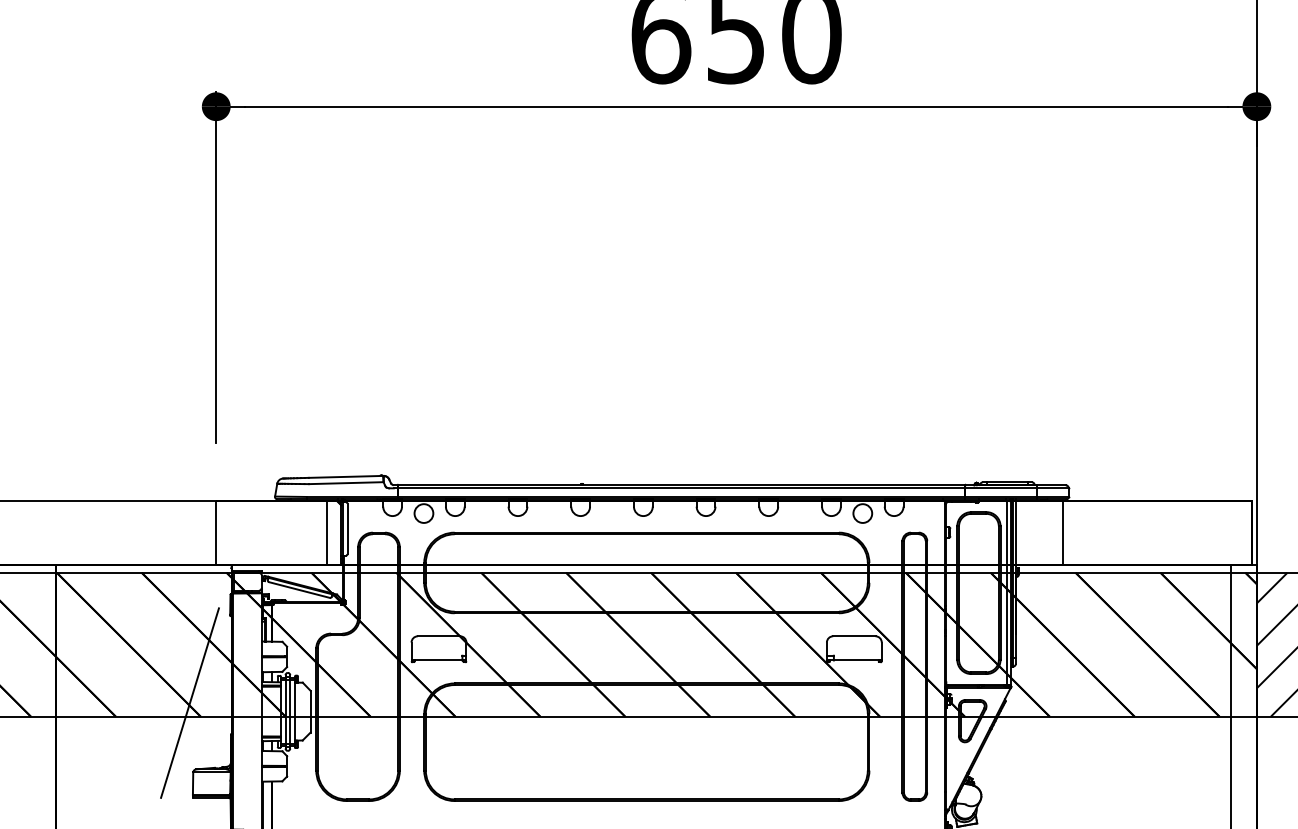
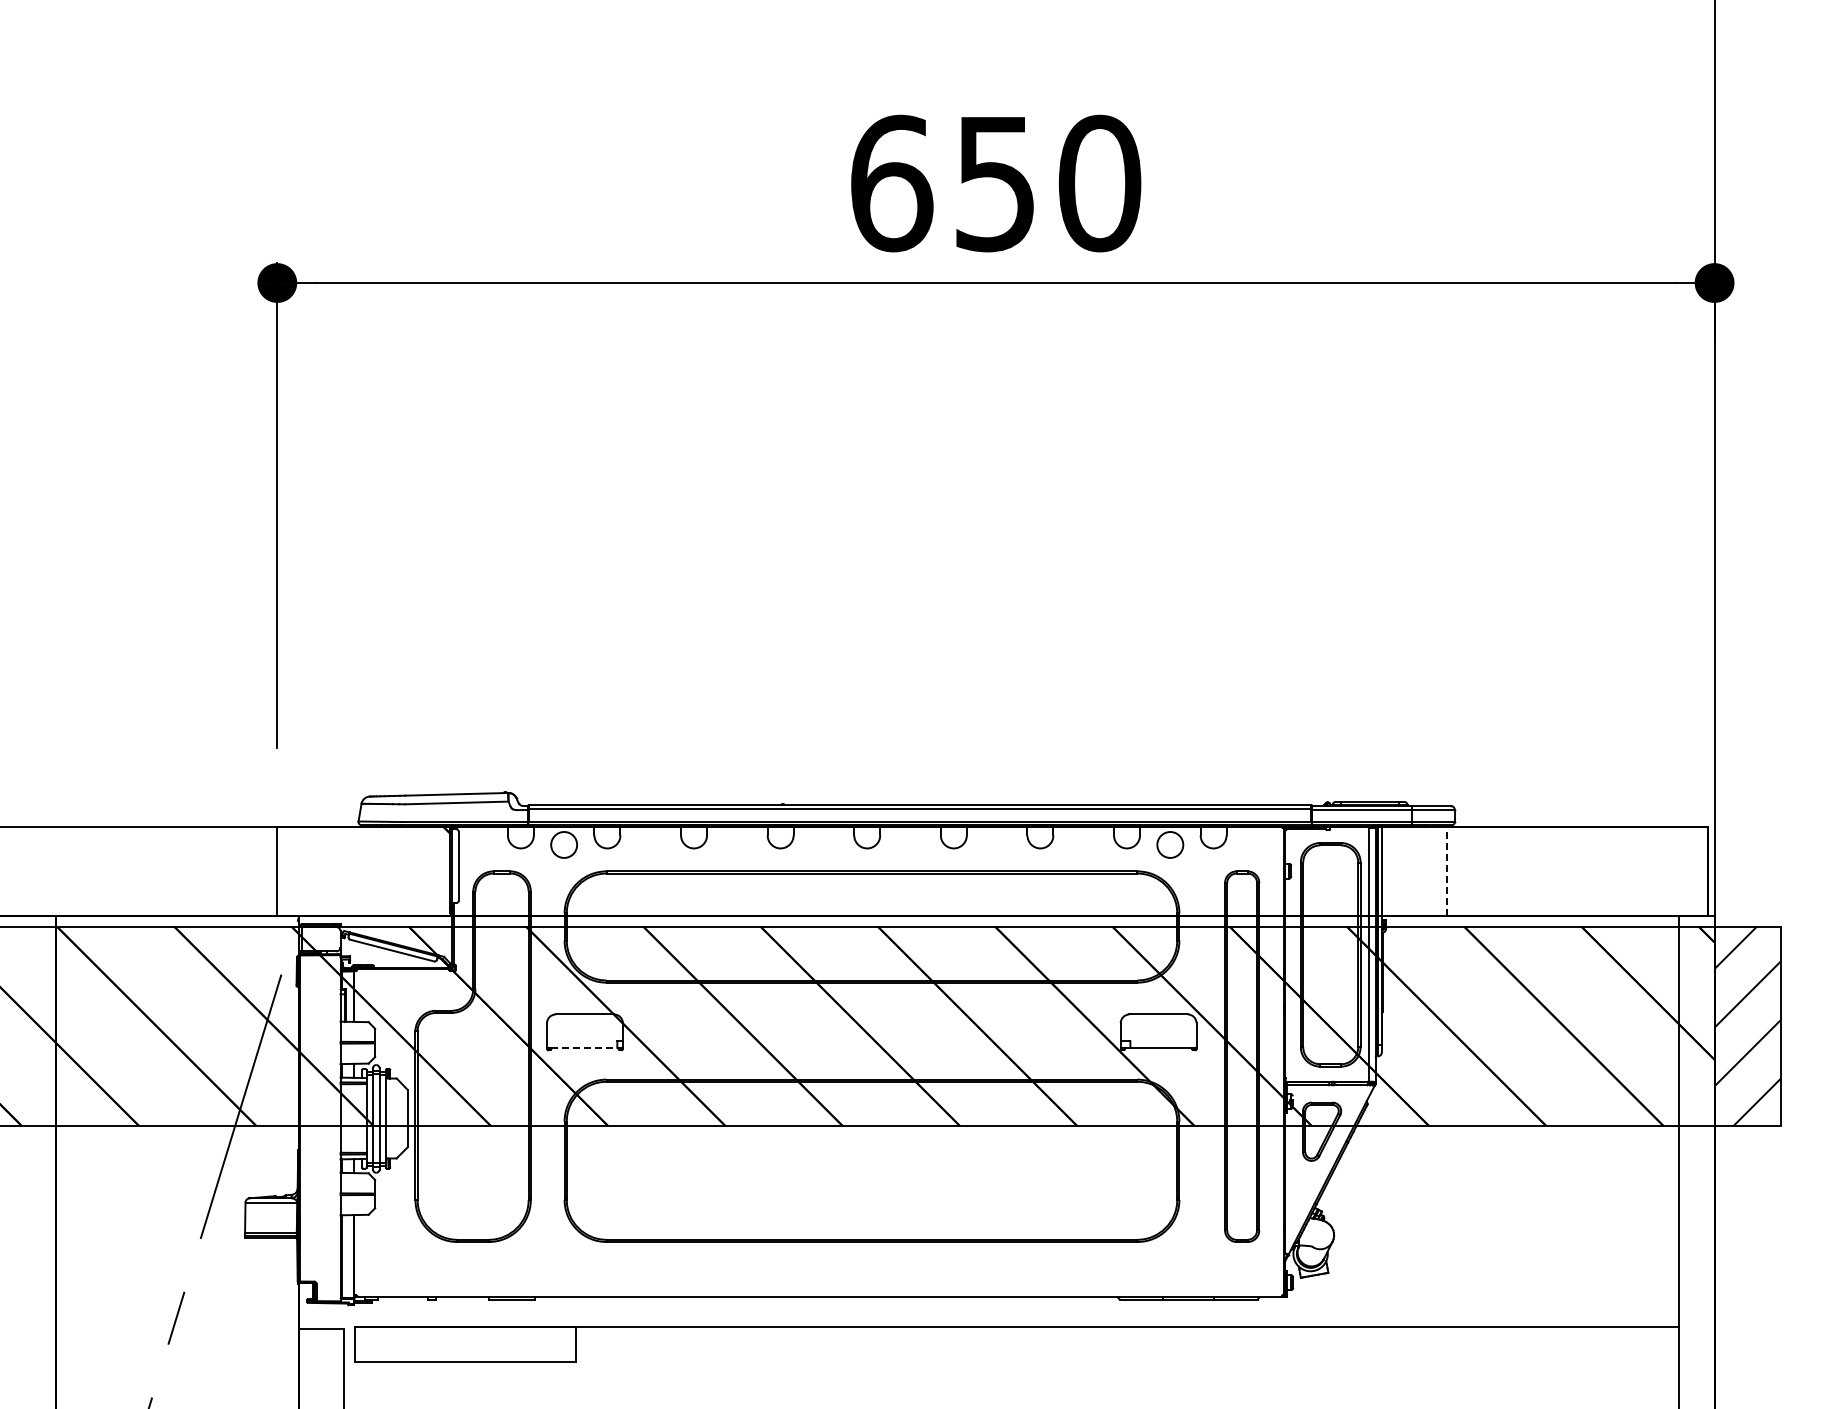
line: (326, 532) -> (429, 871), removed
line: (1063, 532) -> (1447, 870), solid -> dashed
line: (438, 660) -> (584, 1047), solid -> dashed

